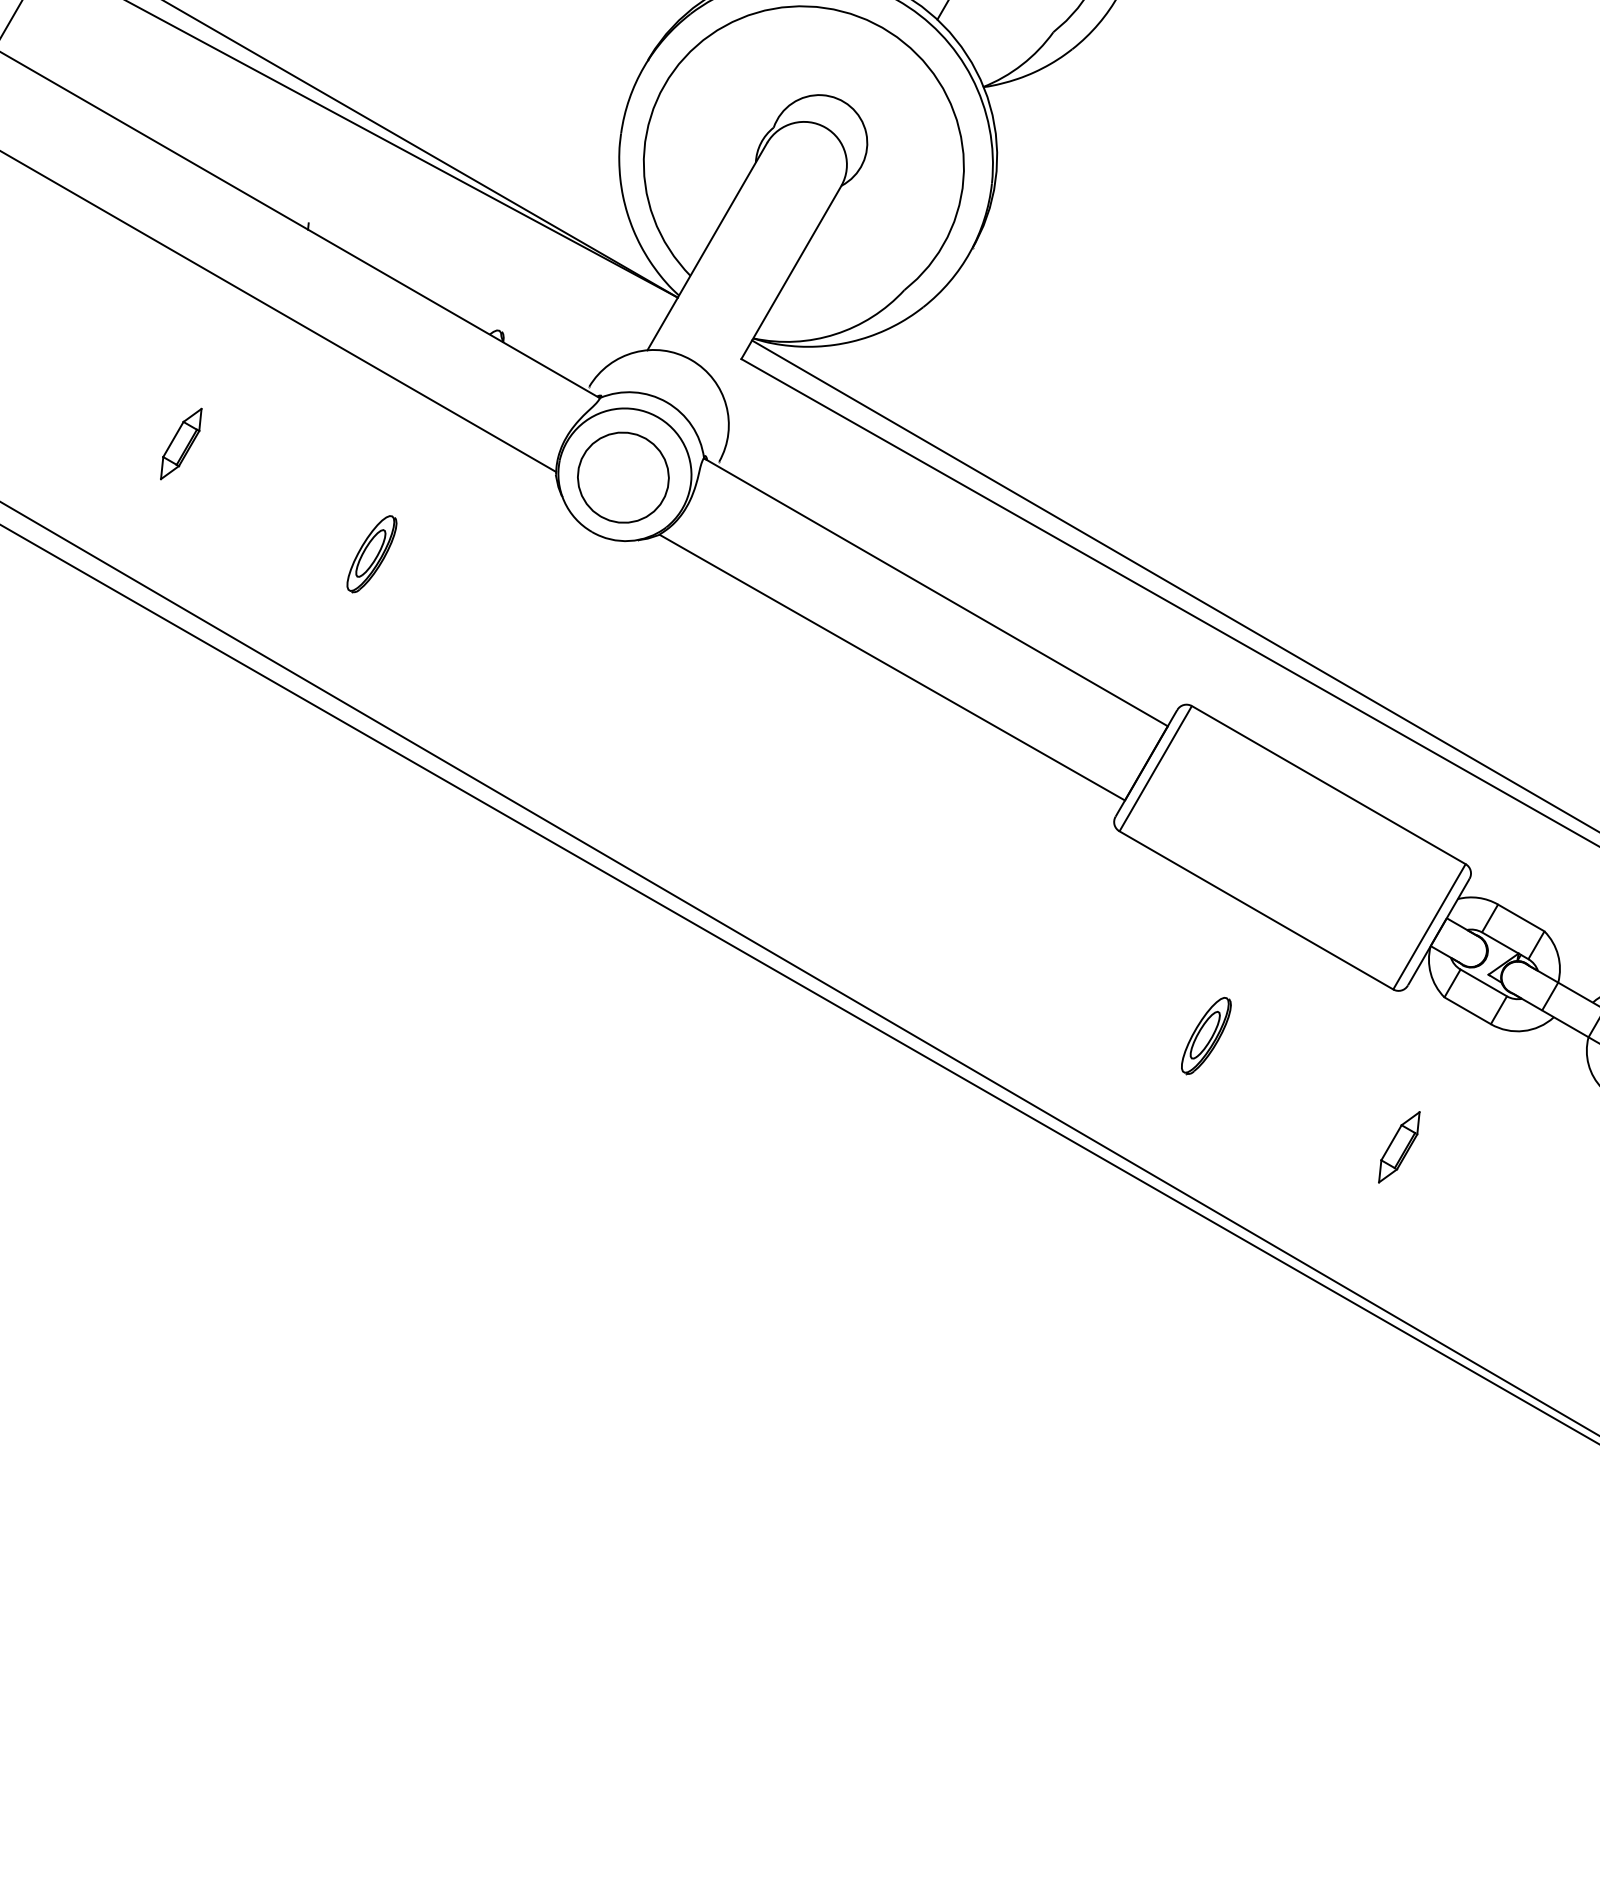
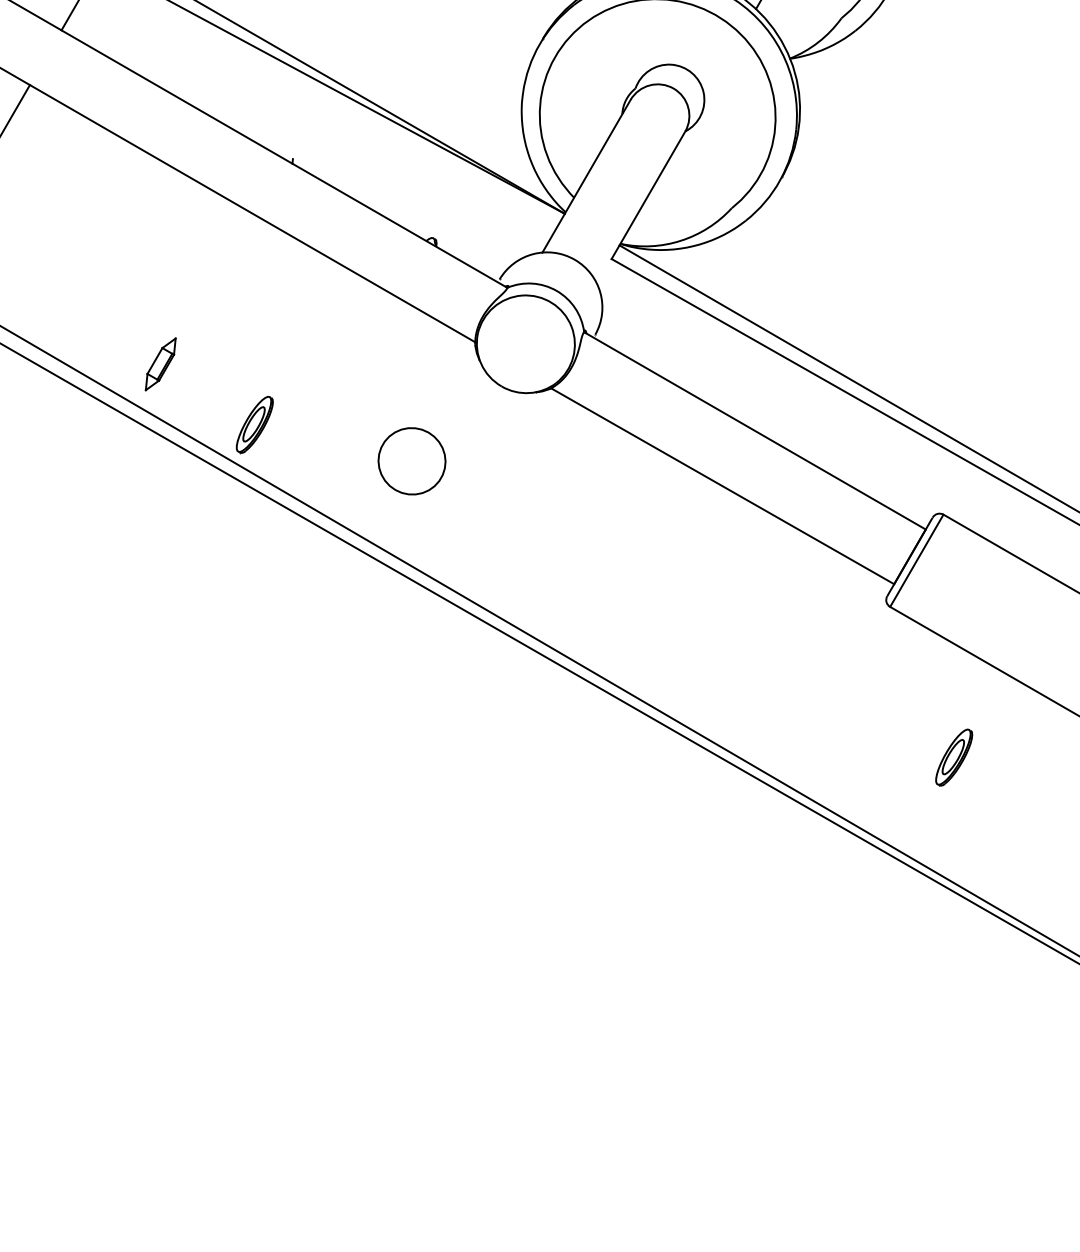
part: (181, 443) -> (160, 363), moved
part: (623, 477) -> (412, 461), moved
part: (371, 554) -> (254, 425), moved

